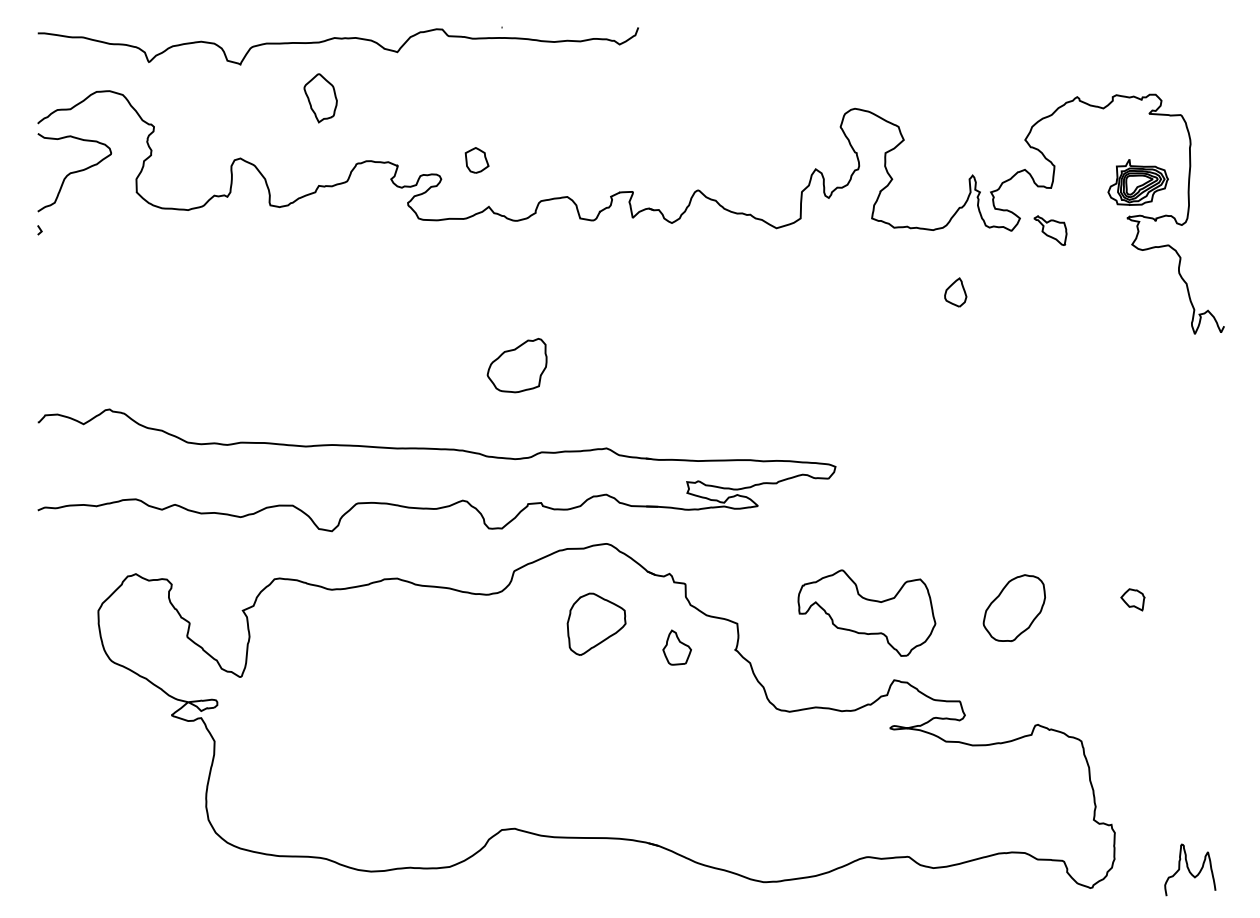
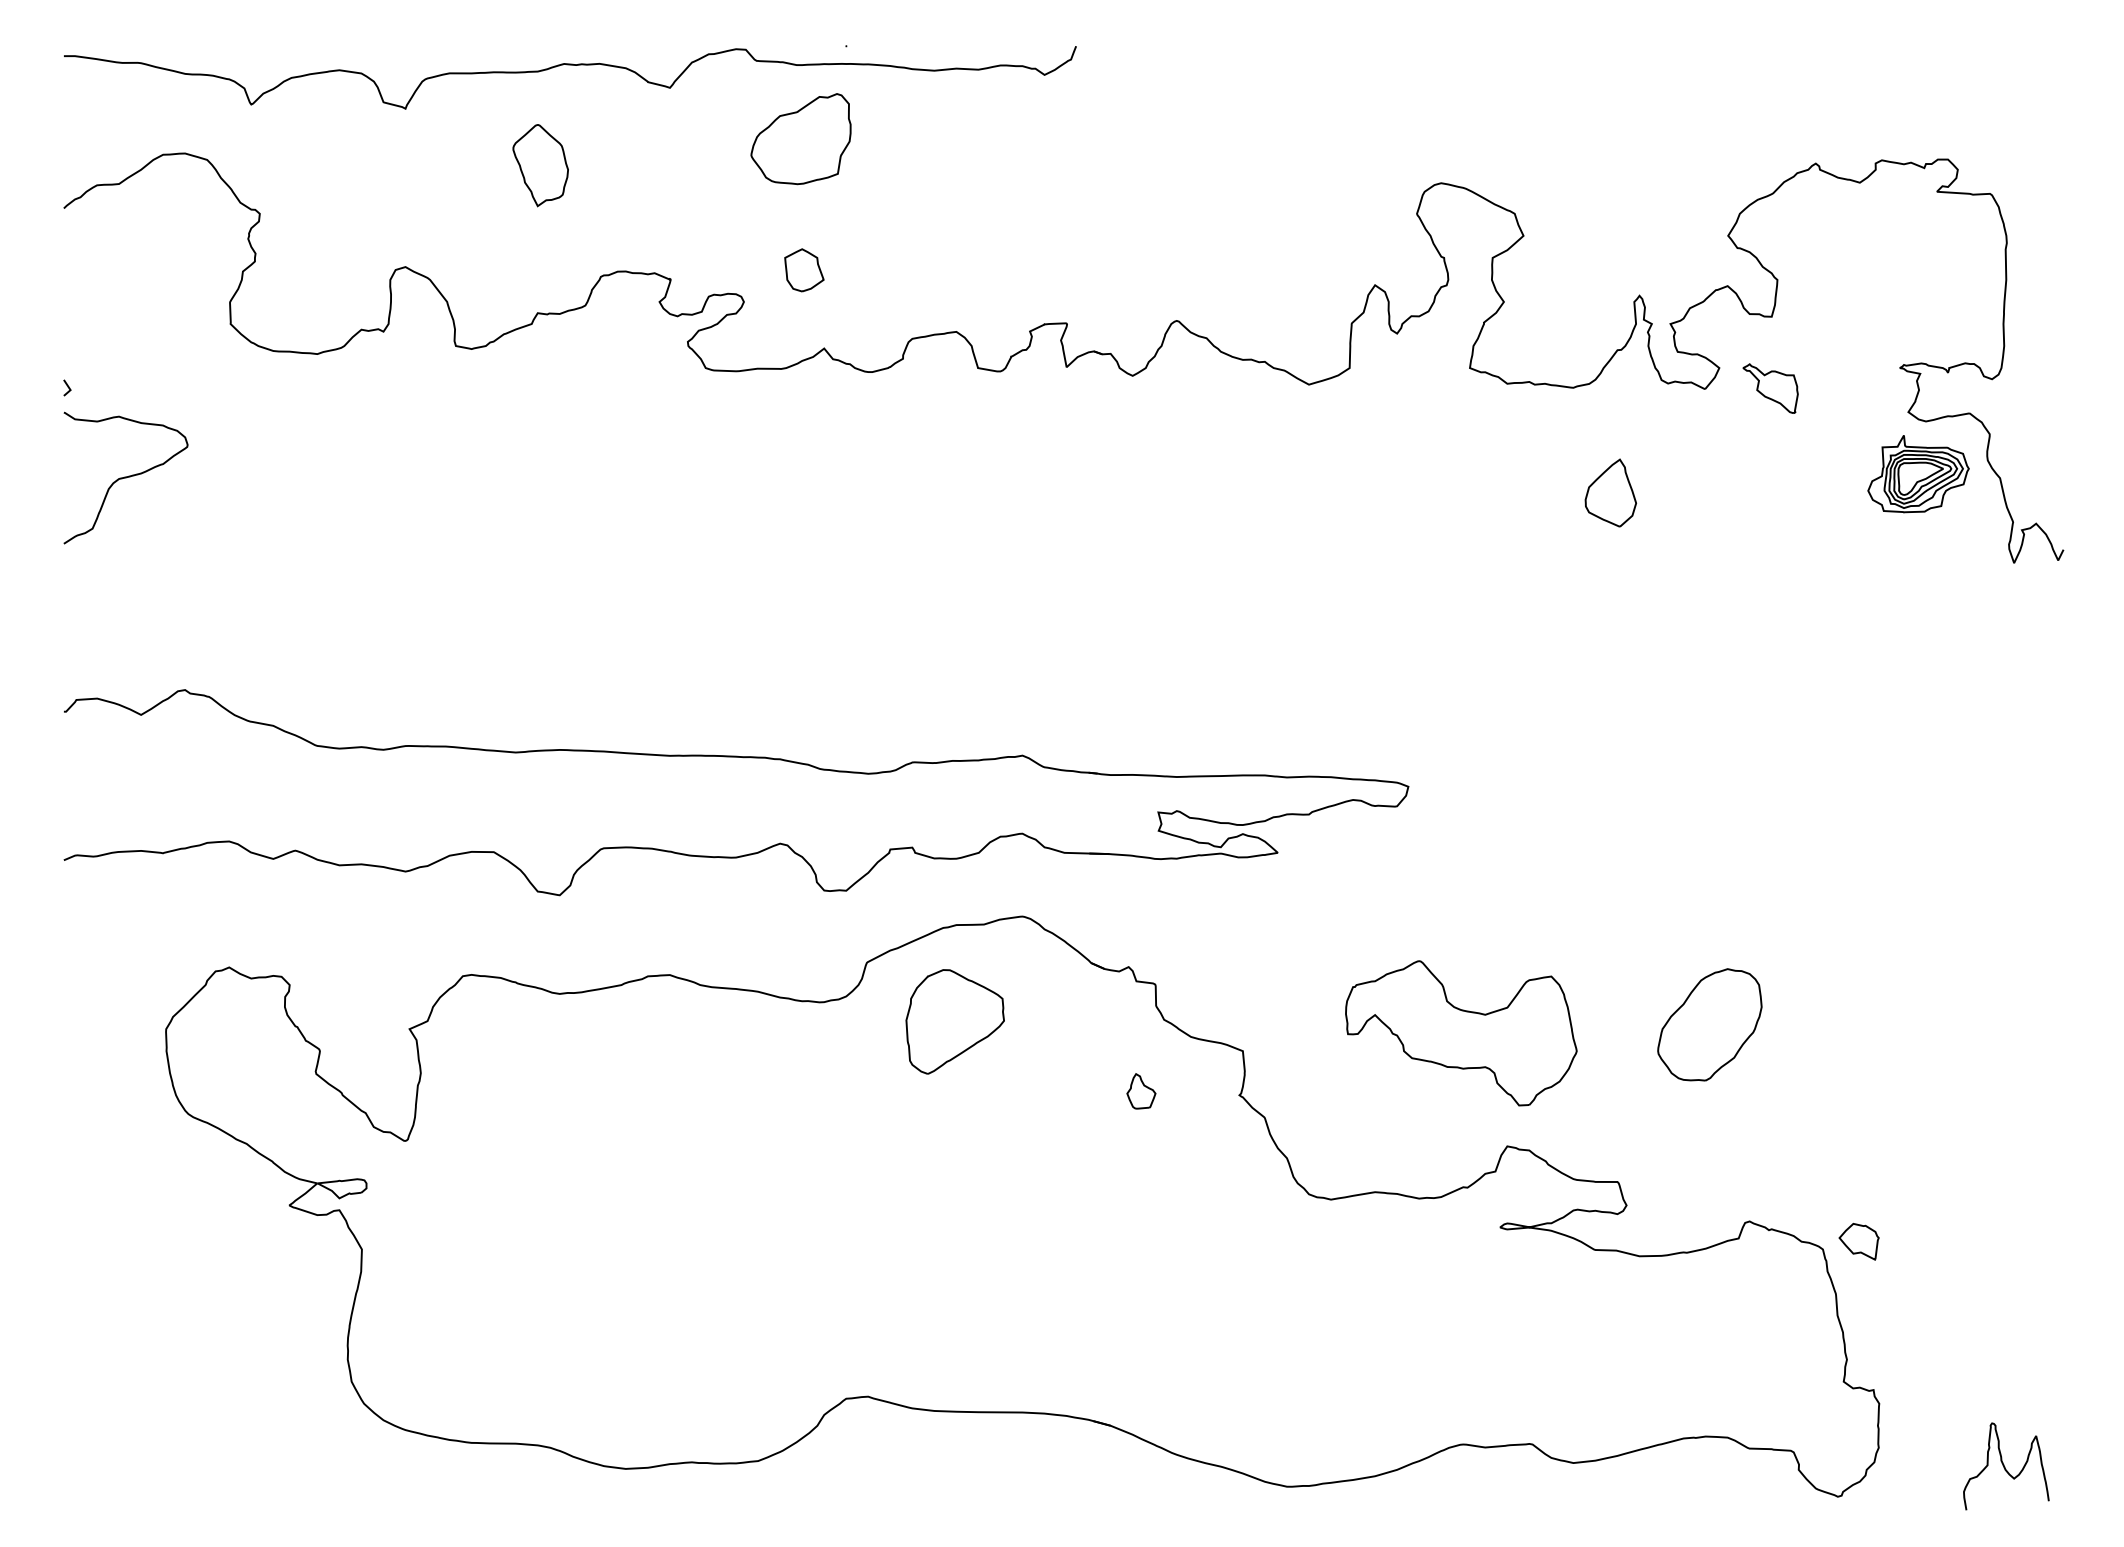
curve: (74, 172) -> (125, 477), moved
part: (1137, 182) -> (1917, 474), moved
part: (955, 292) -> (1610, 492), size x1.4
part: (516, 365) -> (799, 138), moved
part: (1132, 599) -> (1858, 1241), moved
part: (596, 623) -> (954, 1020), moved
part: (676, 647) -> (1140, 1091), size x0.6

